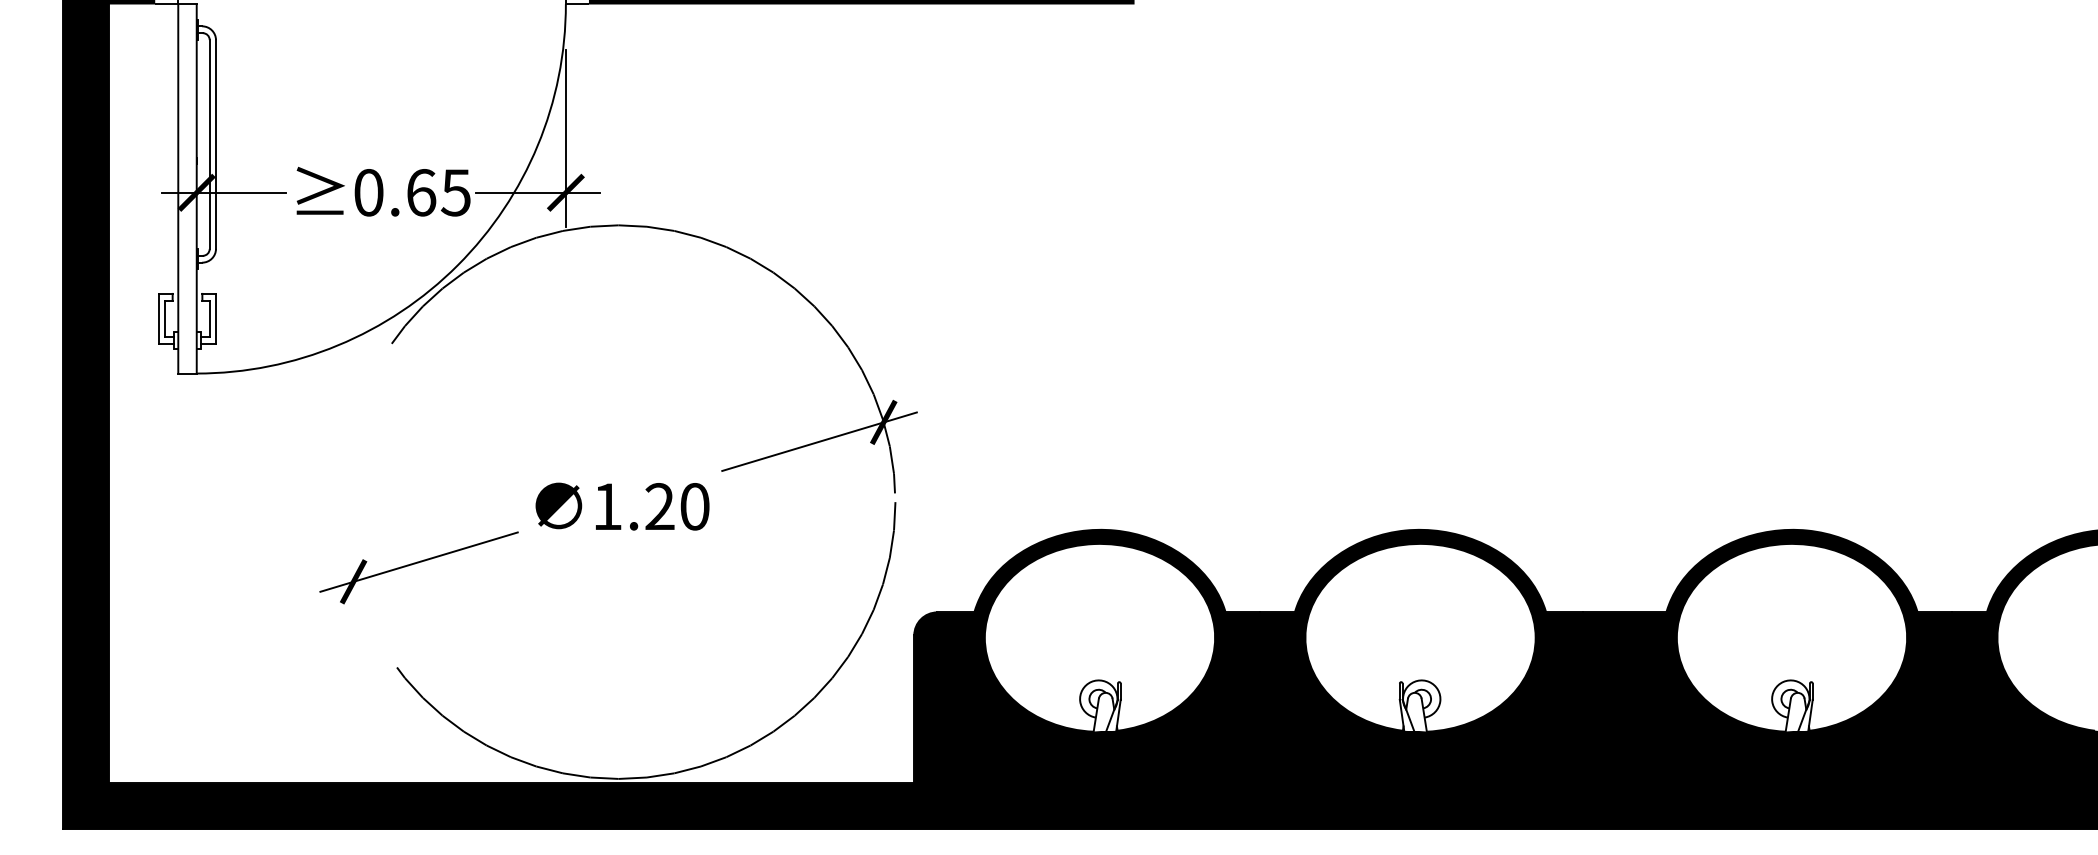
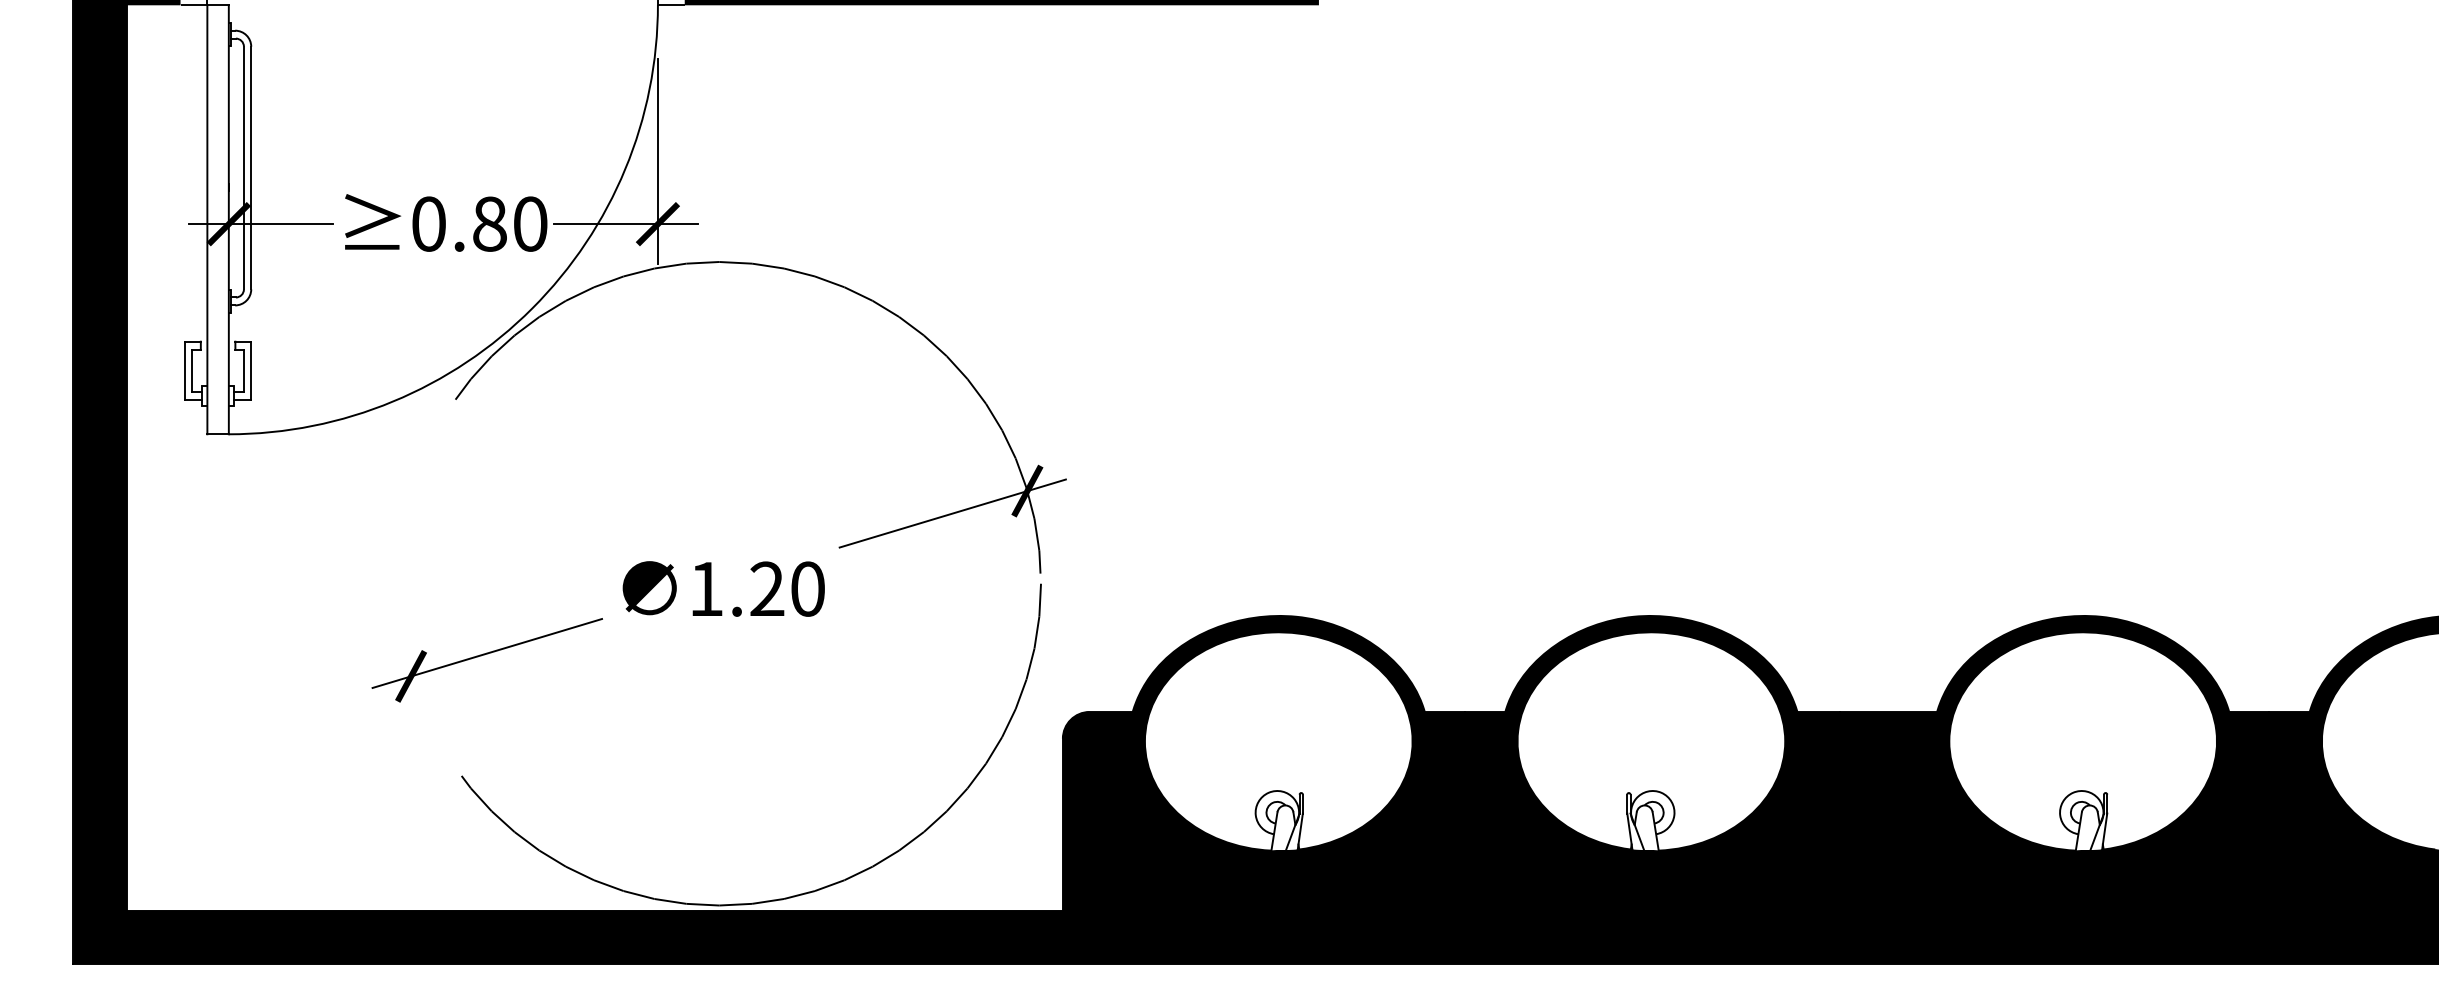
text: (438, 192) -> (509, 223), 0.65 -> 0.80

